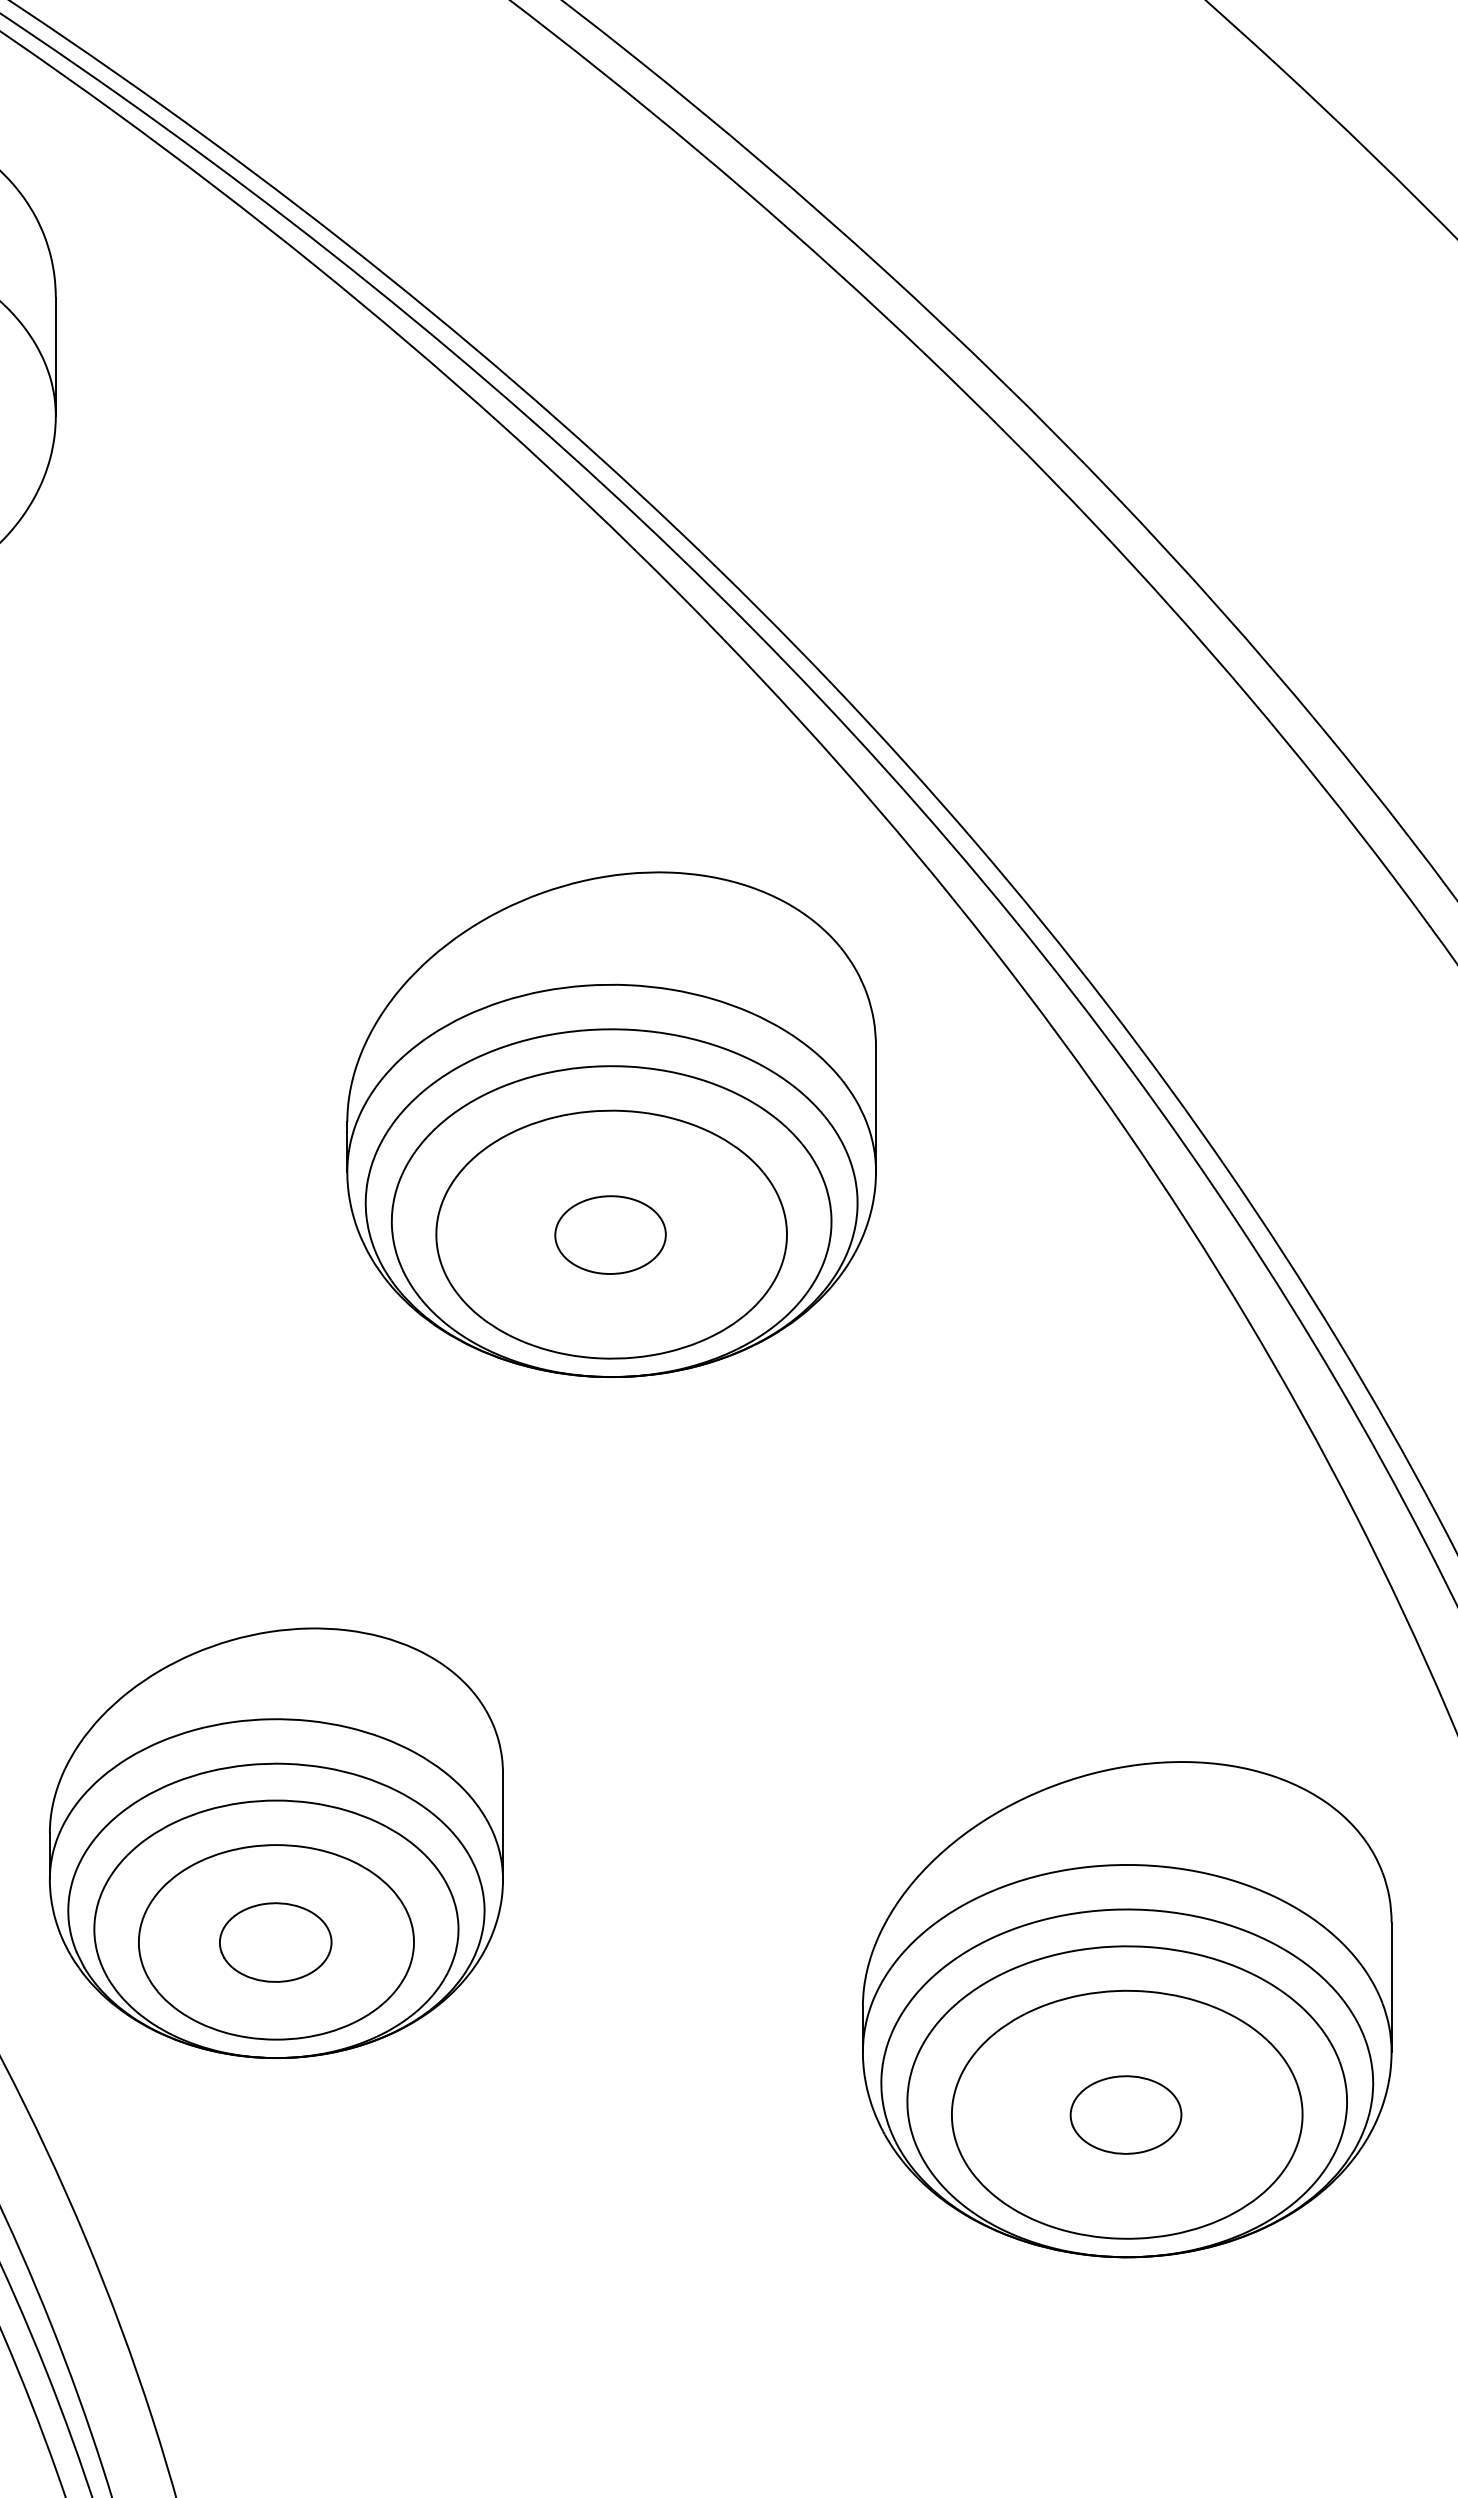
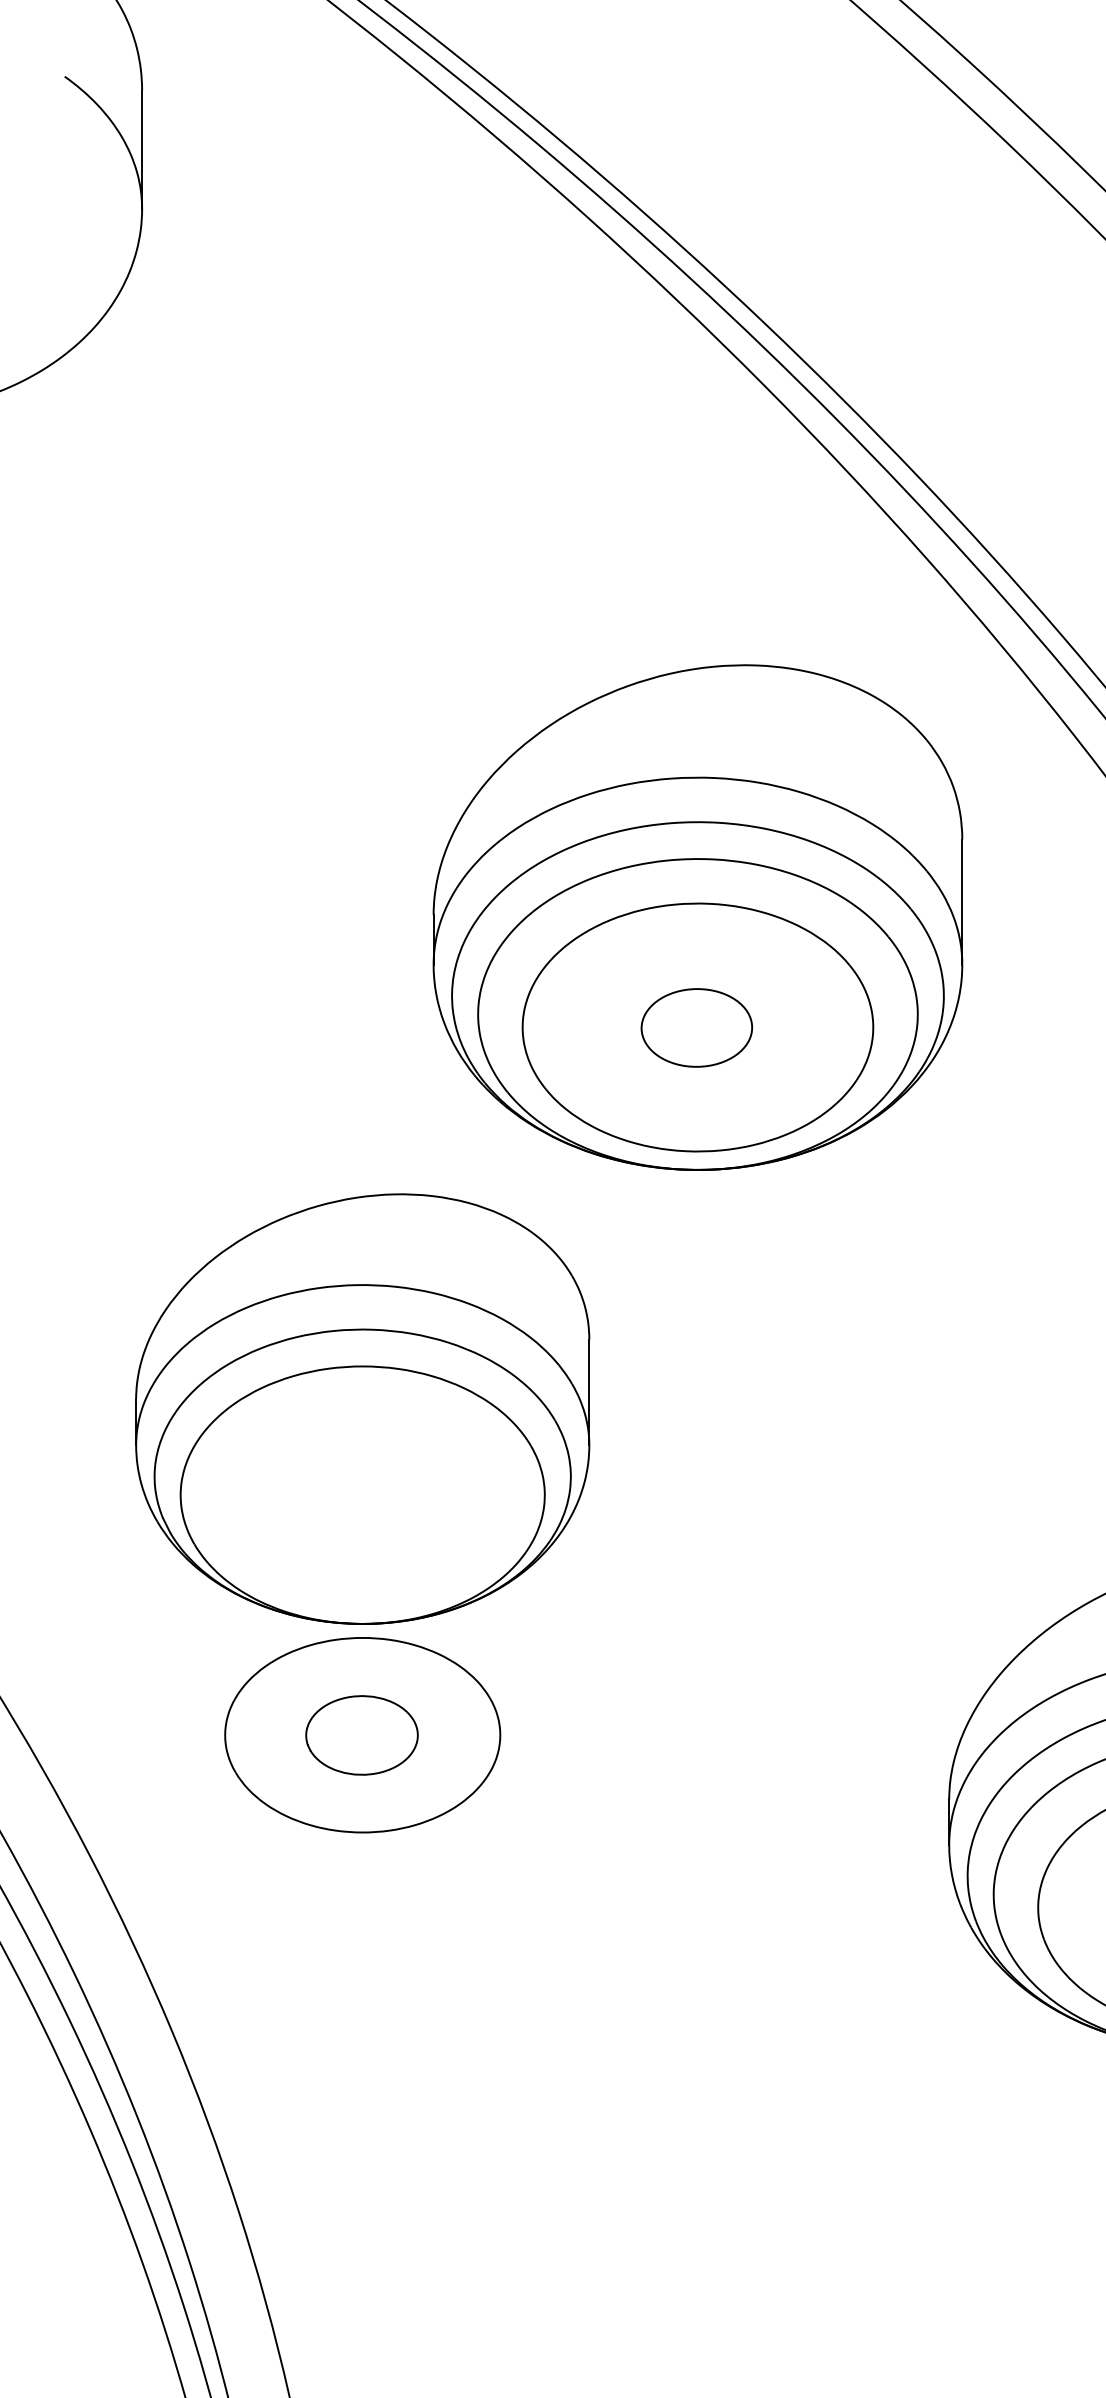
part: (276, 1842) -> (362, 1408), moved

